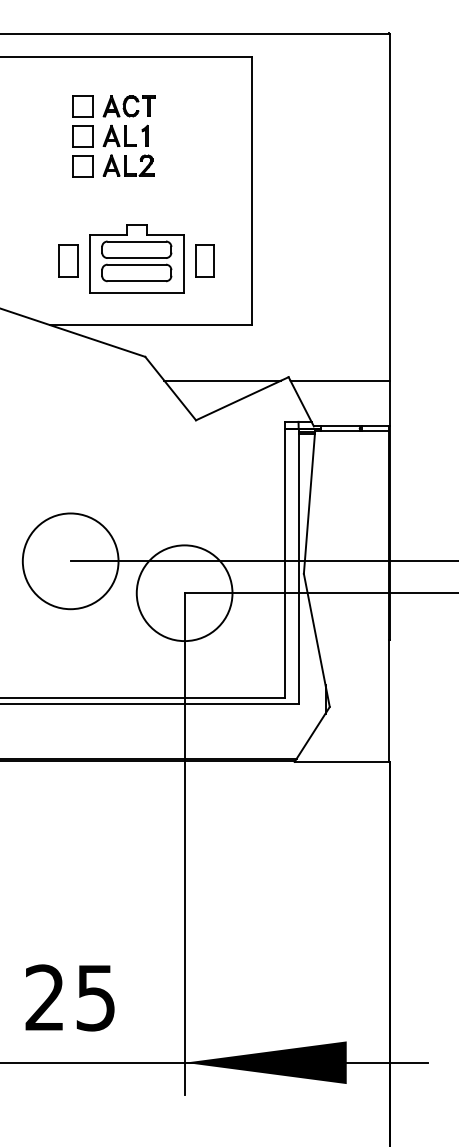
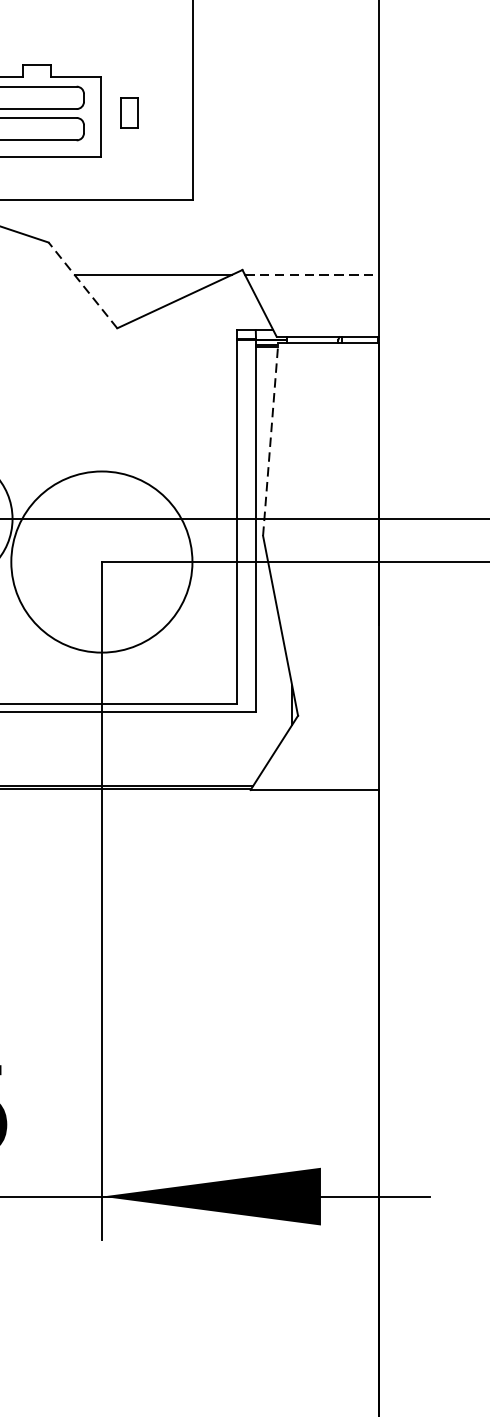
part: (204, 260) -> (128, 112), size x0.7
line: (340, 380) -> (312, 274), solid -> dashed
line: (170, 388) -> (82, 285), solid -> dashed
line: (309, 502) -> (270, 439), solid -> dashed
circle: (184, 593) -> (101, 562), size x1.4

